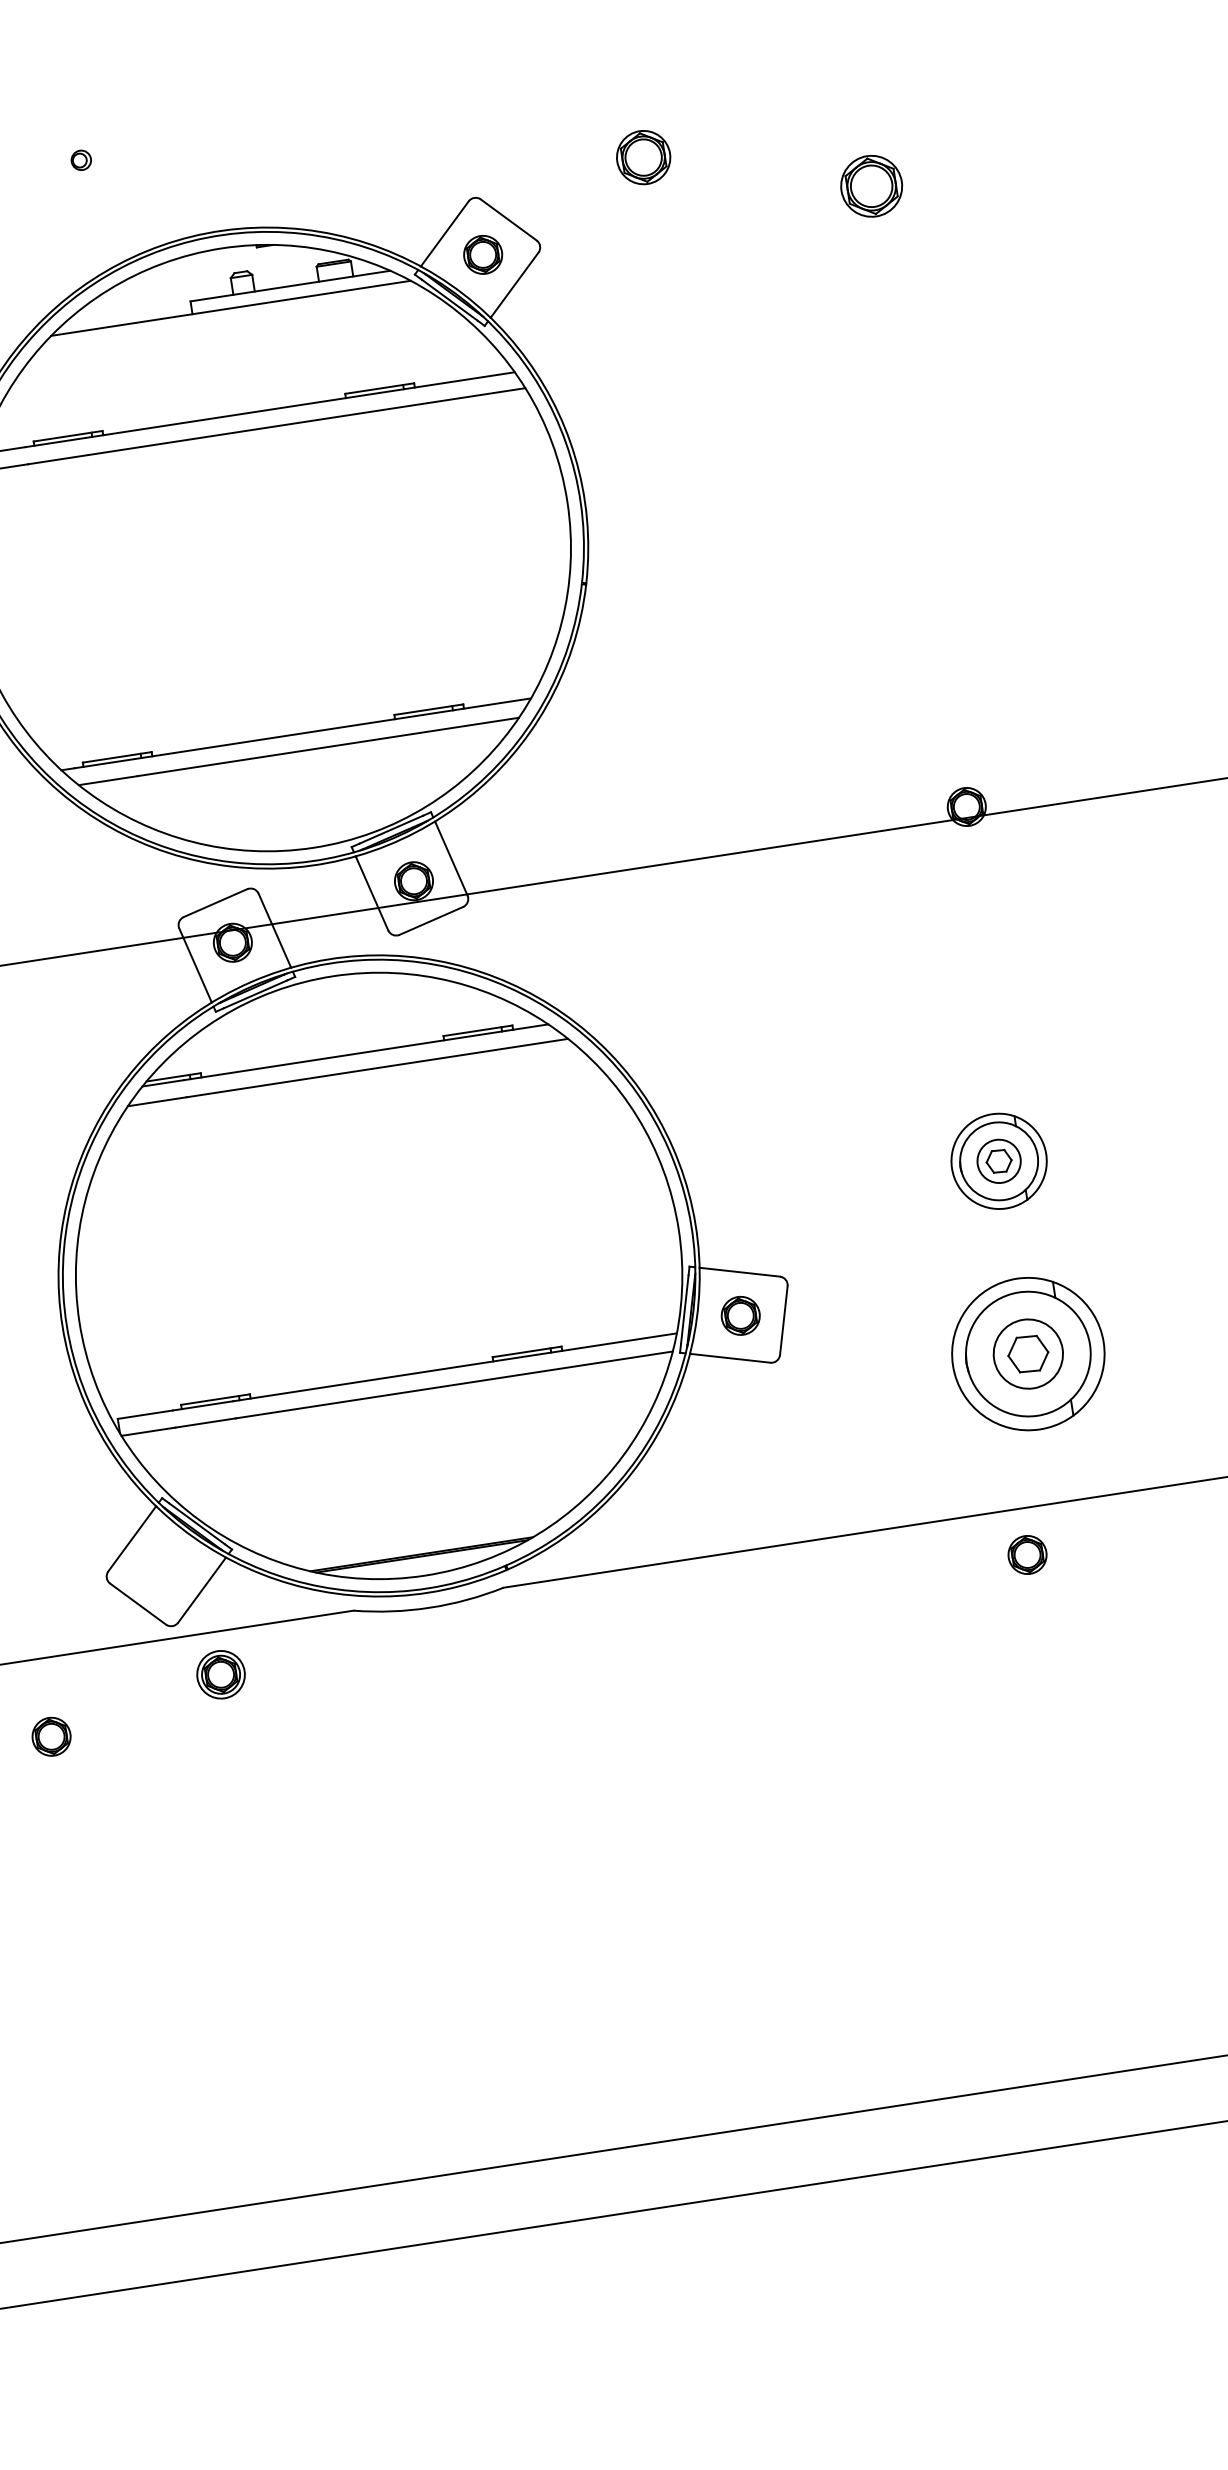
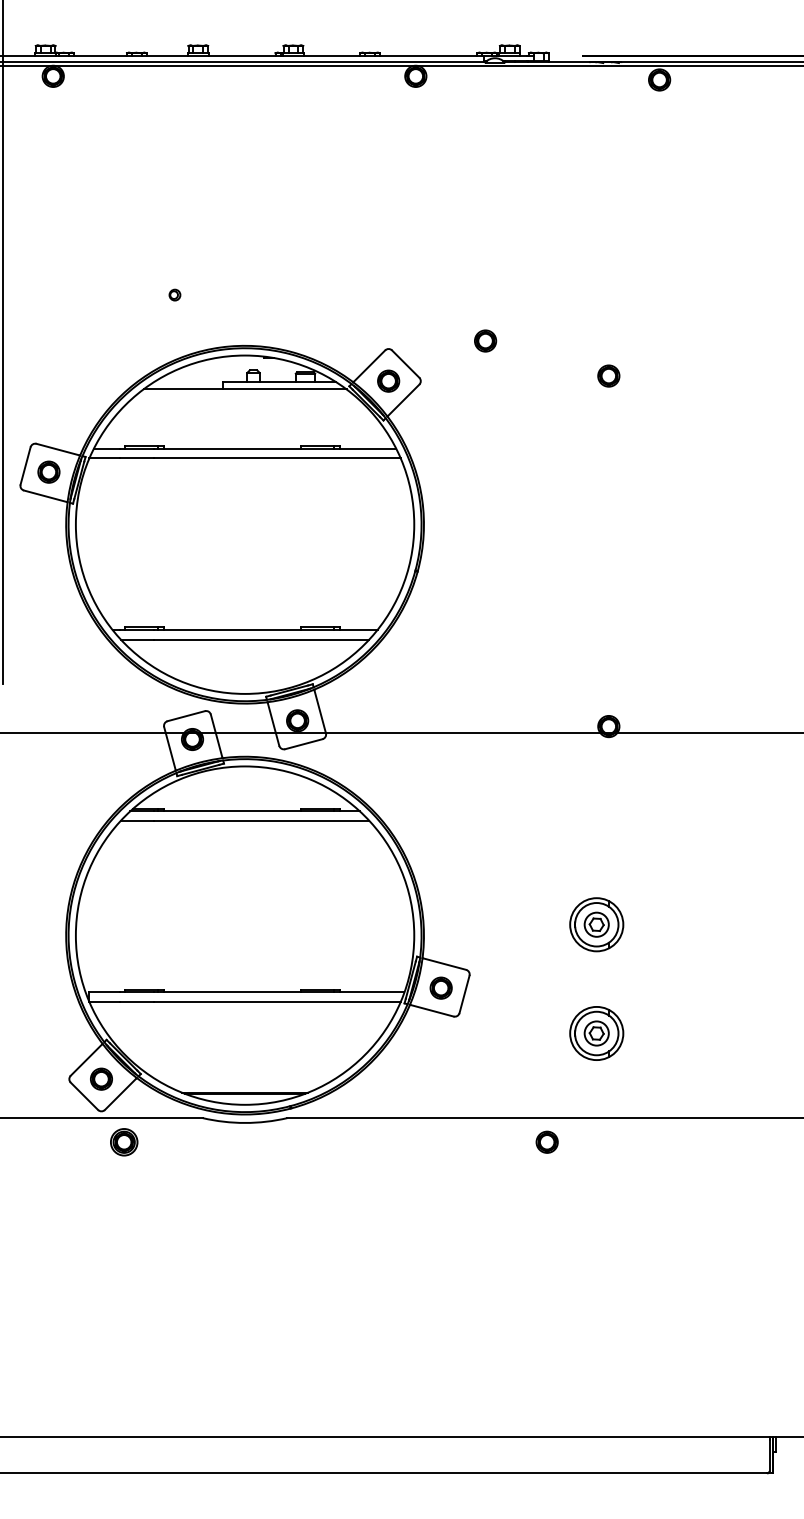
part: (643, 156) -> (485, 340), size x0.71
part: (871, 185) -> (608, 375), size x0.62
part: (1028, 1354) -> (596, 1033), size x0.62
part: (1026, 1553) -> (546, 1141), moved
part: (51, 1735) -> (101, 1078), moved

